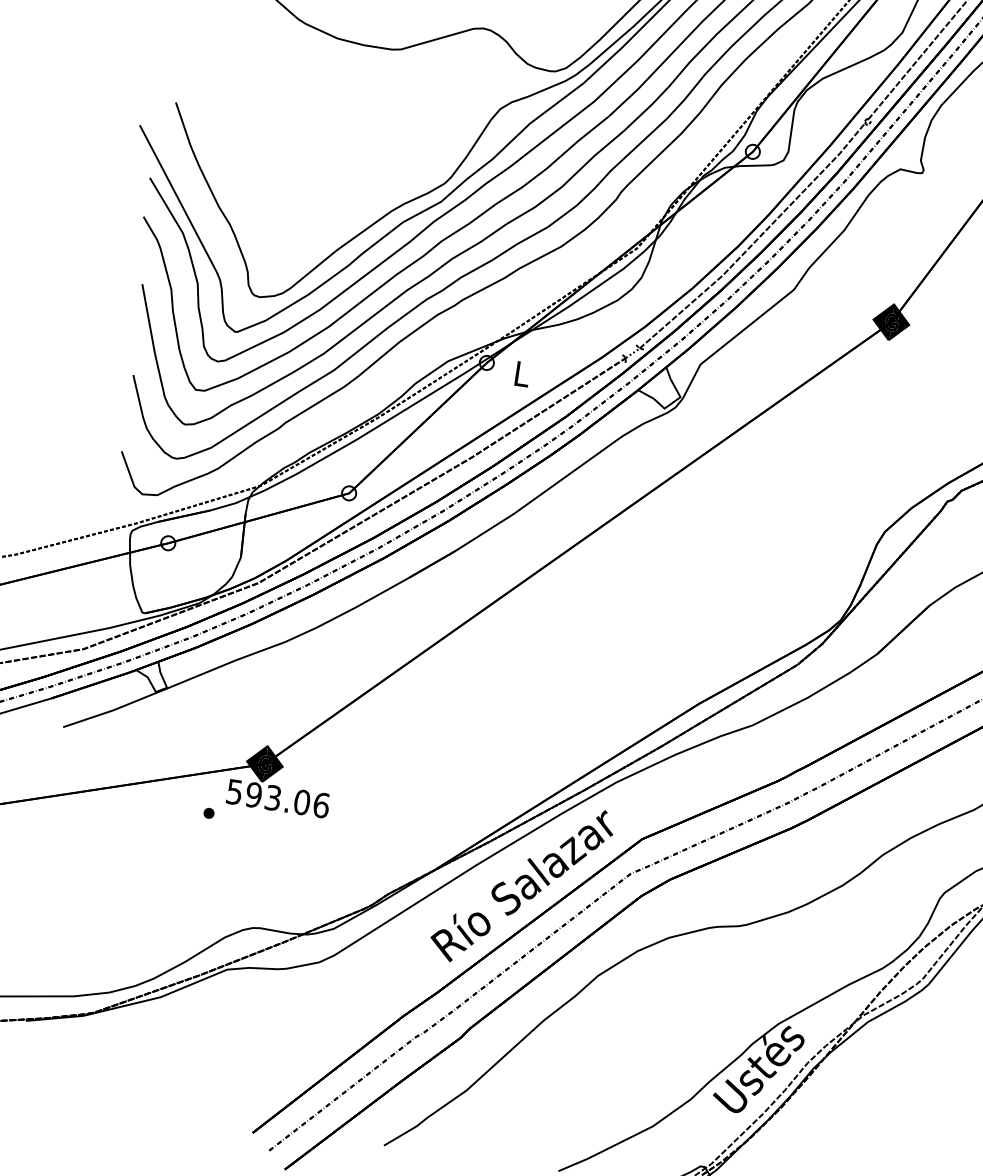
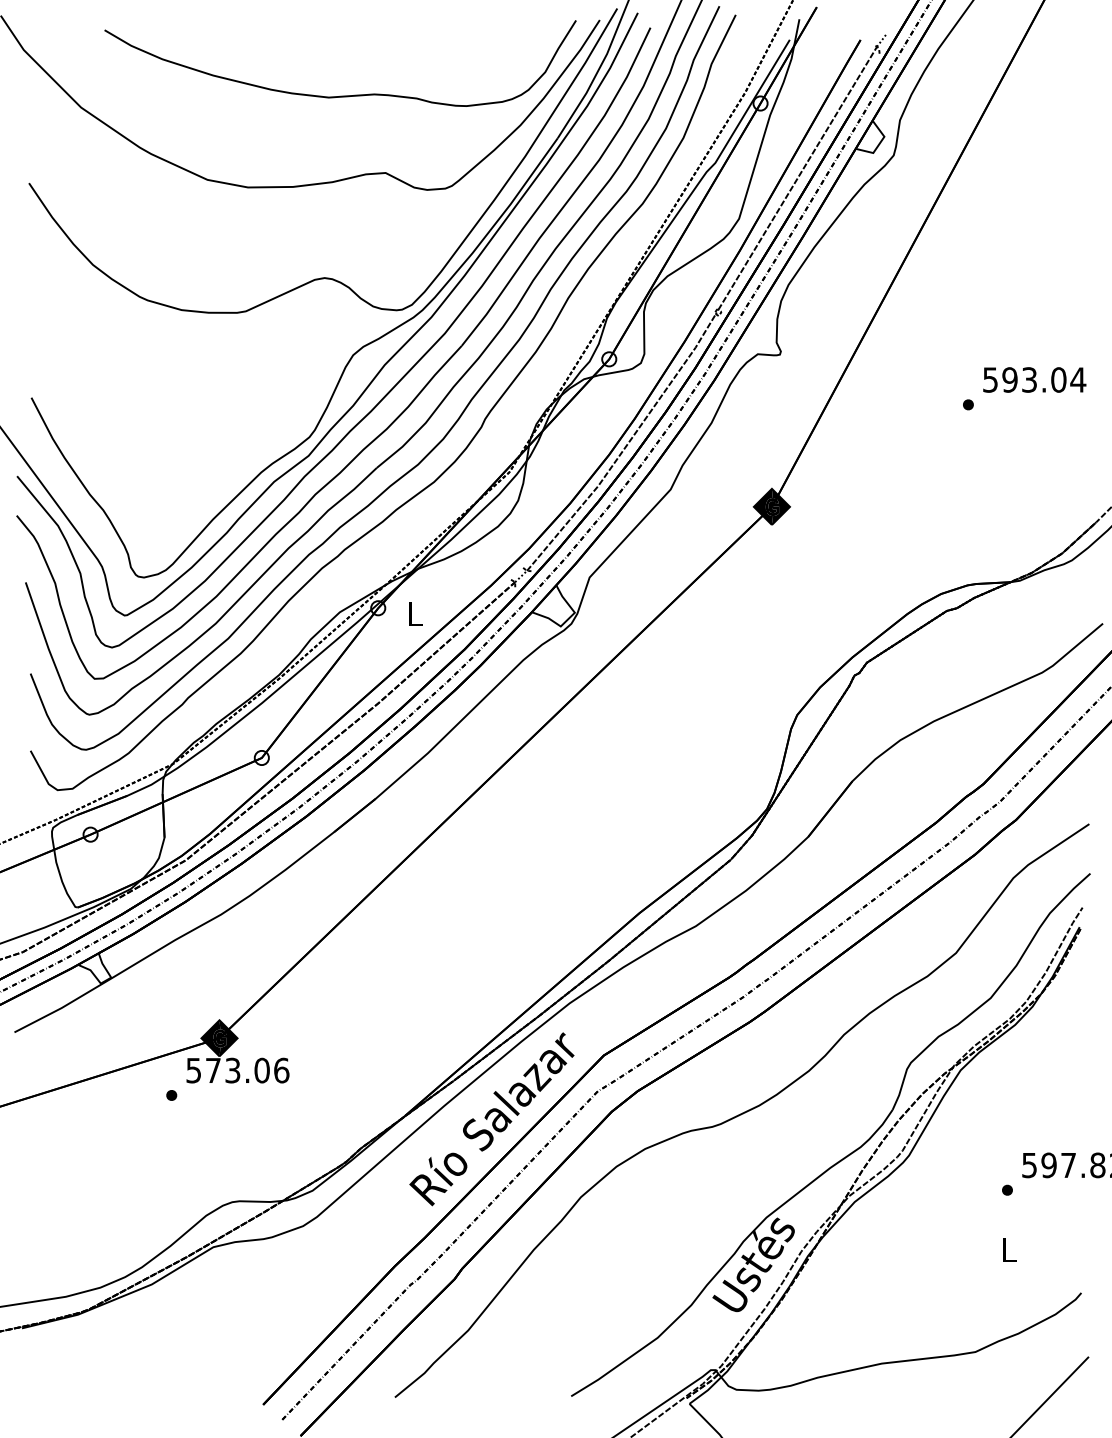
text: (253, 794) -> (212, 1070), 593.06 -> 573.06

